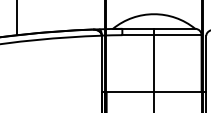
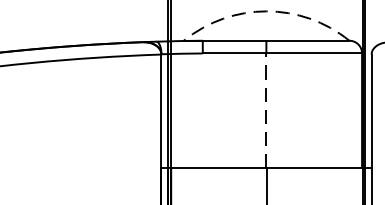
arc: (154, 14) -> (267, 11), solid -> dashed
line: (154, 63) -> (267, 110), solid -> dashed

